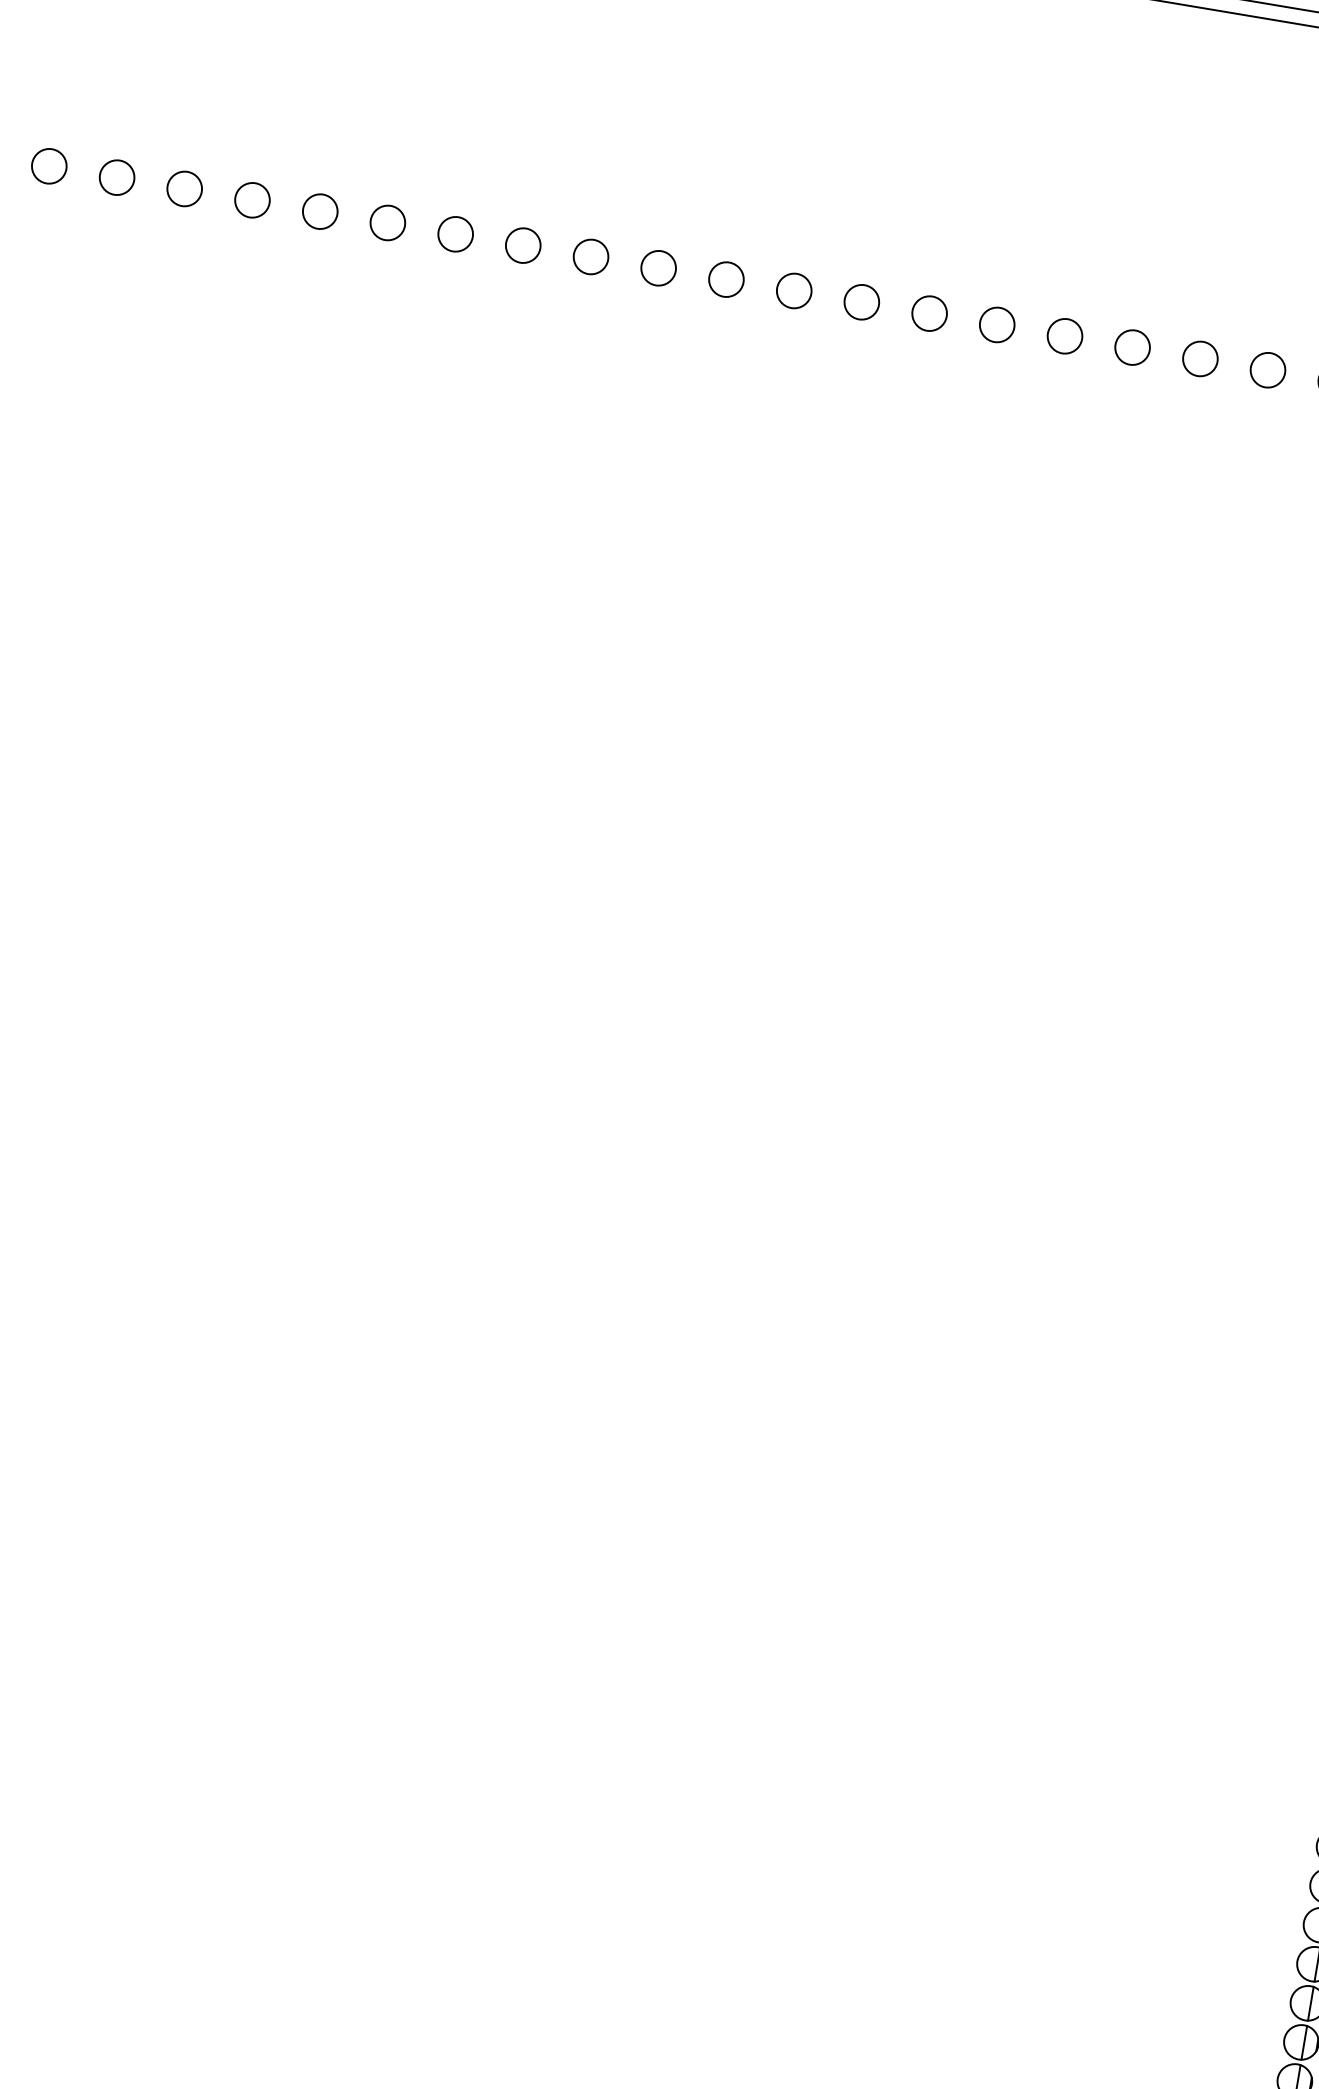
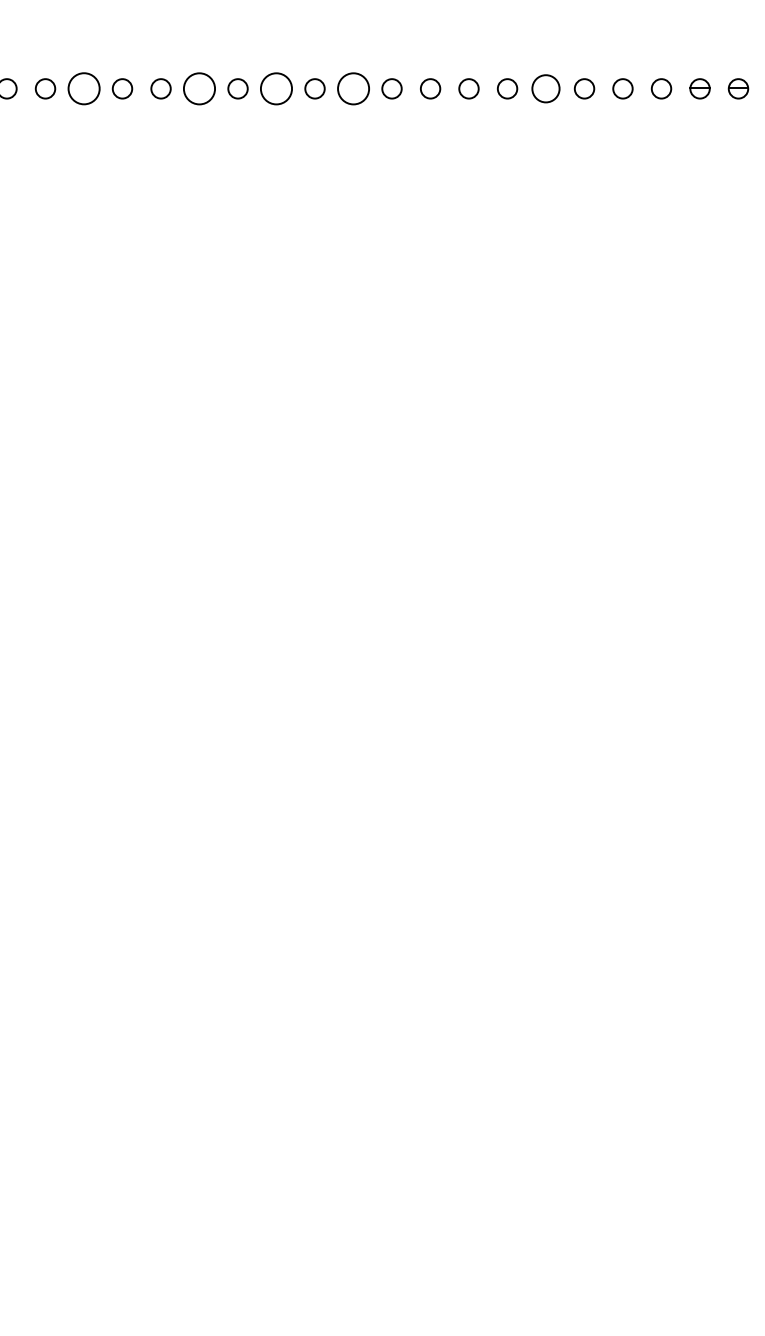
circle: (319, 210) -> (83, 88), size x1.6
circle: (523, 244) -> (199, 88), size x1.6
circle: (658, 267) -> (276, 88), size x1.6
circle: (794, 290) -> (353, 88), size x1.6
circle: (1131, 346) -> (545, 88), size x1.4

